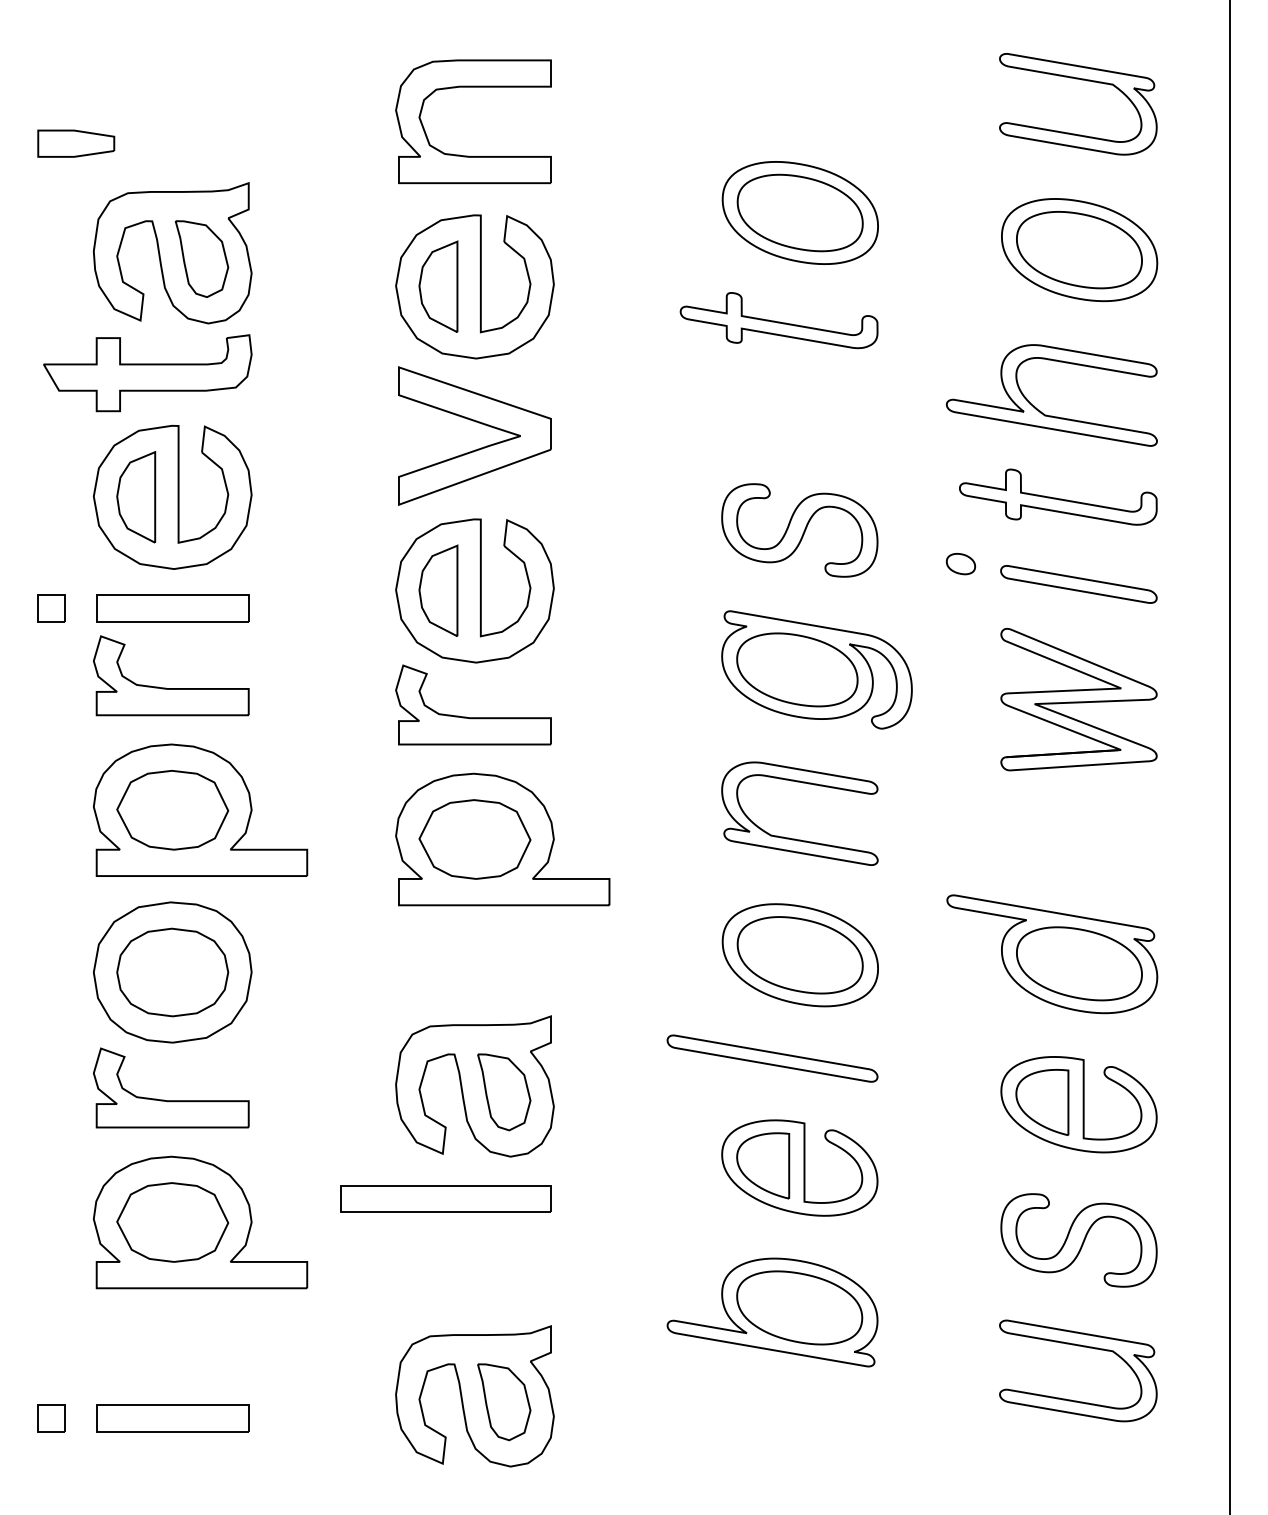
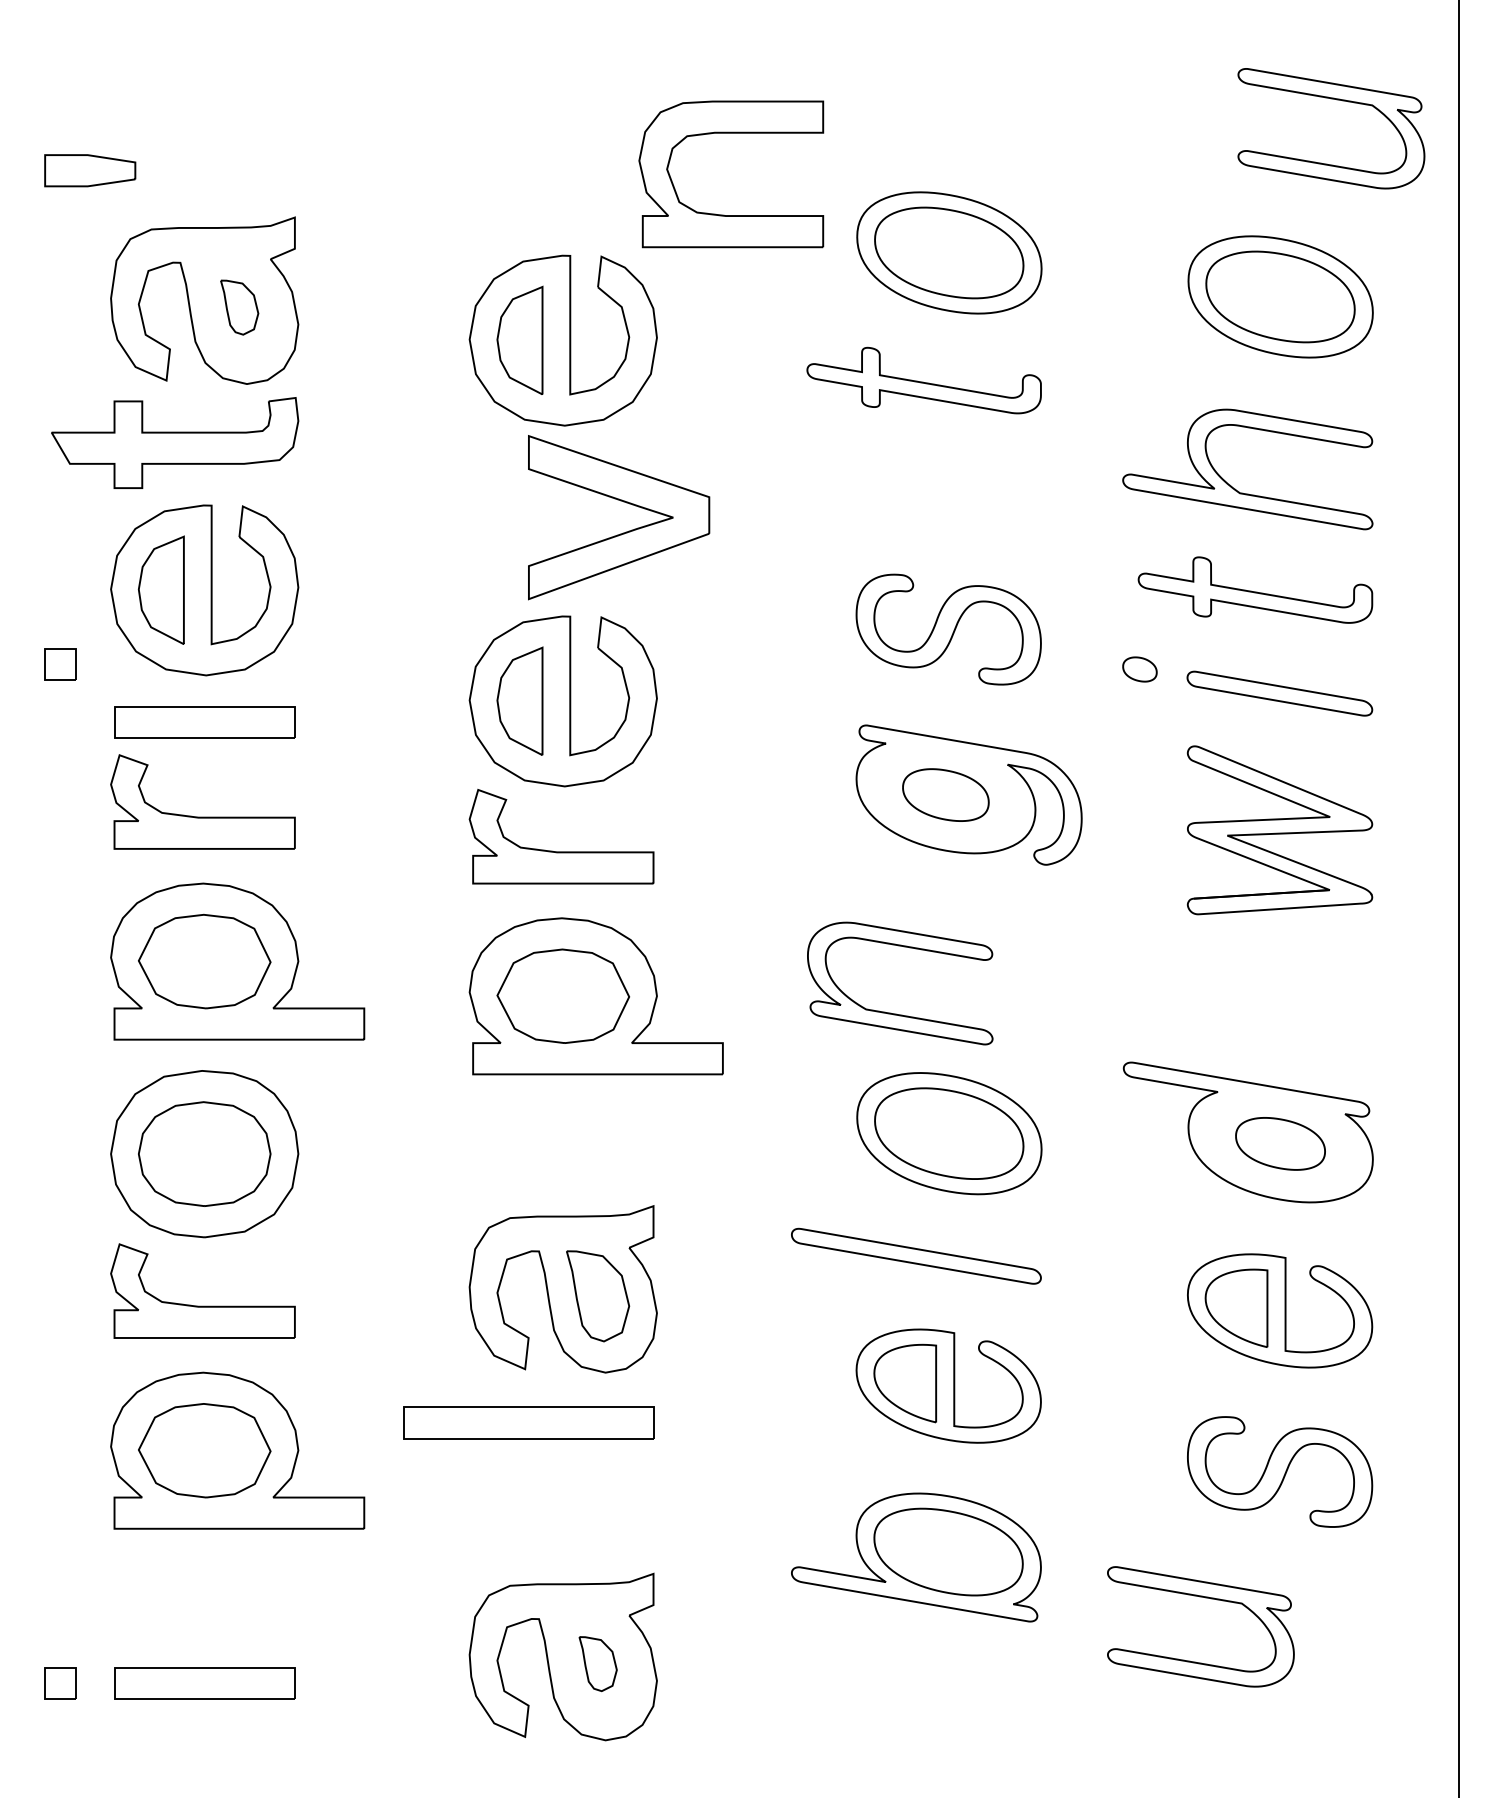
part: (1081, 80) -> (1335, 100), moved
part: (473, 87) -> (731, 133), moved
part: (202, 258) -> (240, 306), size x0.6
part: (478, 423) -> (623, 502), moved
part: (51, 608) -> (60, 664), moved
part: (797, 669) -> (945, 794), size x0.6
part: (795, 838) -> (894, 1012), moved
part: (1079, 963) -> (1280, 1143), size x0.6
part: (1083, 1347) -> (1207, 1599), moved
part: (504, 1402) -> (598, 1664), size x0.6

